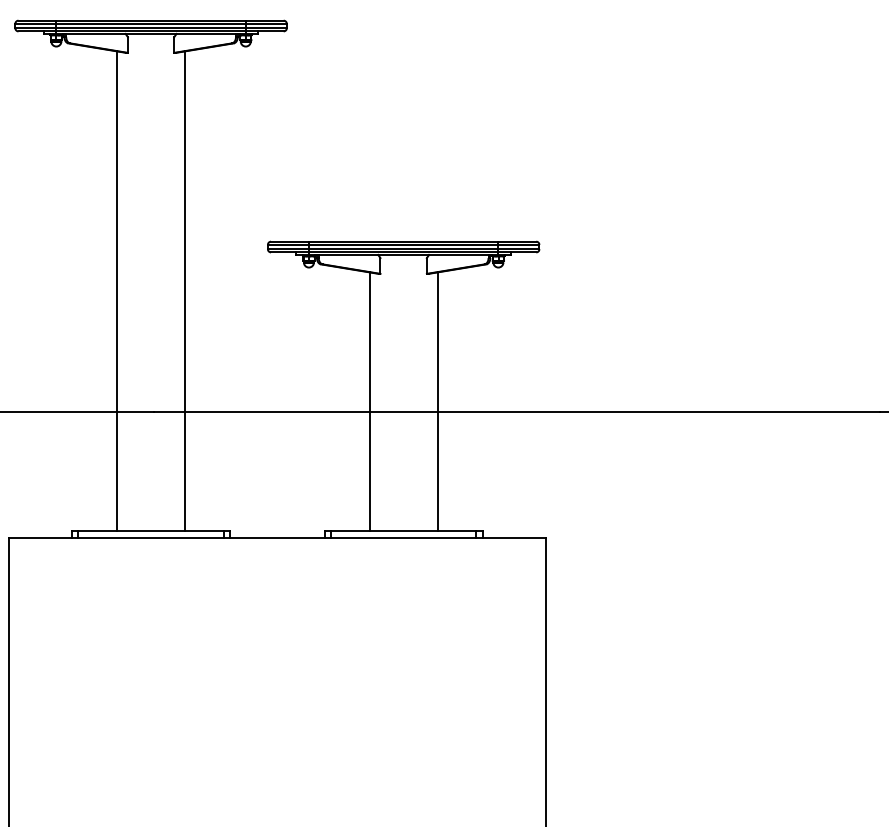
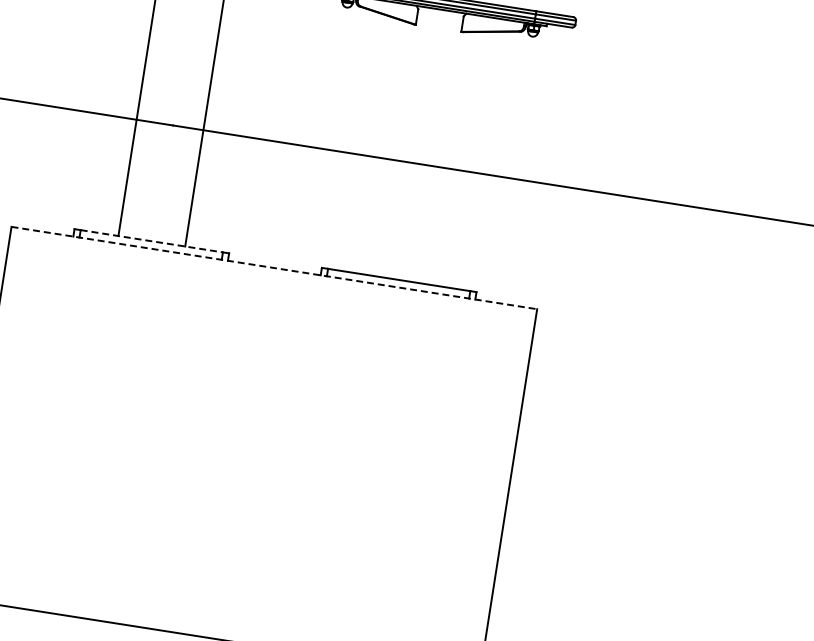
line: (369, 401) -> (385, 148), removed
line: (437, 401) -> (452, 158), removed
line: (151, 530) -> (152, 240), solid -> dashed
line: (277, 538) -> (274, 268), solid -> dashed

